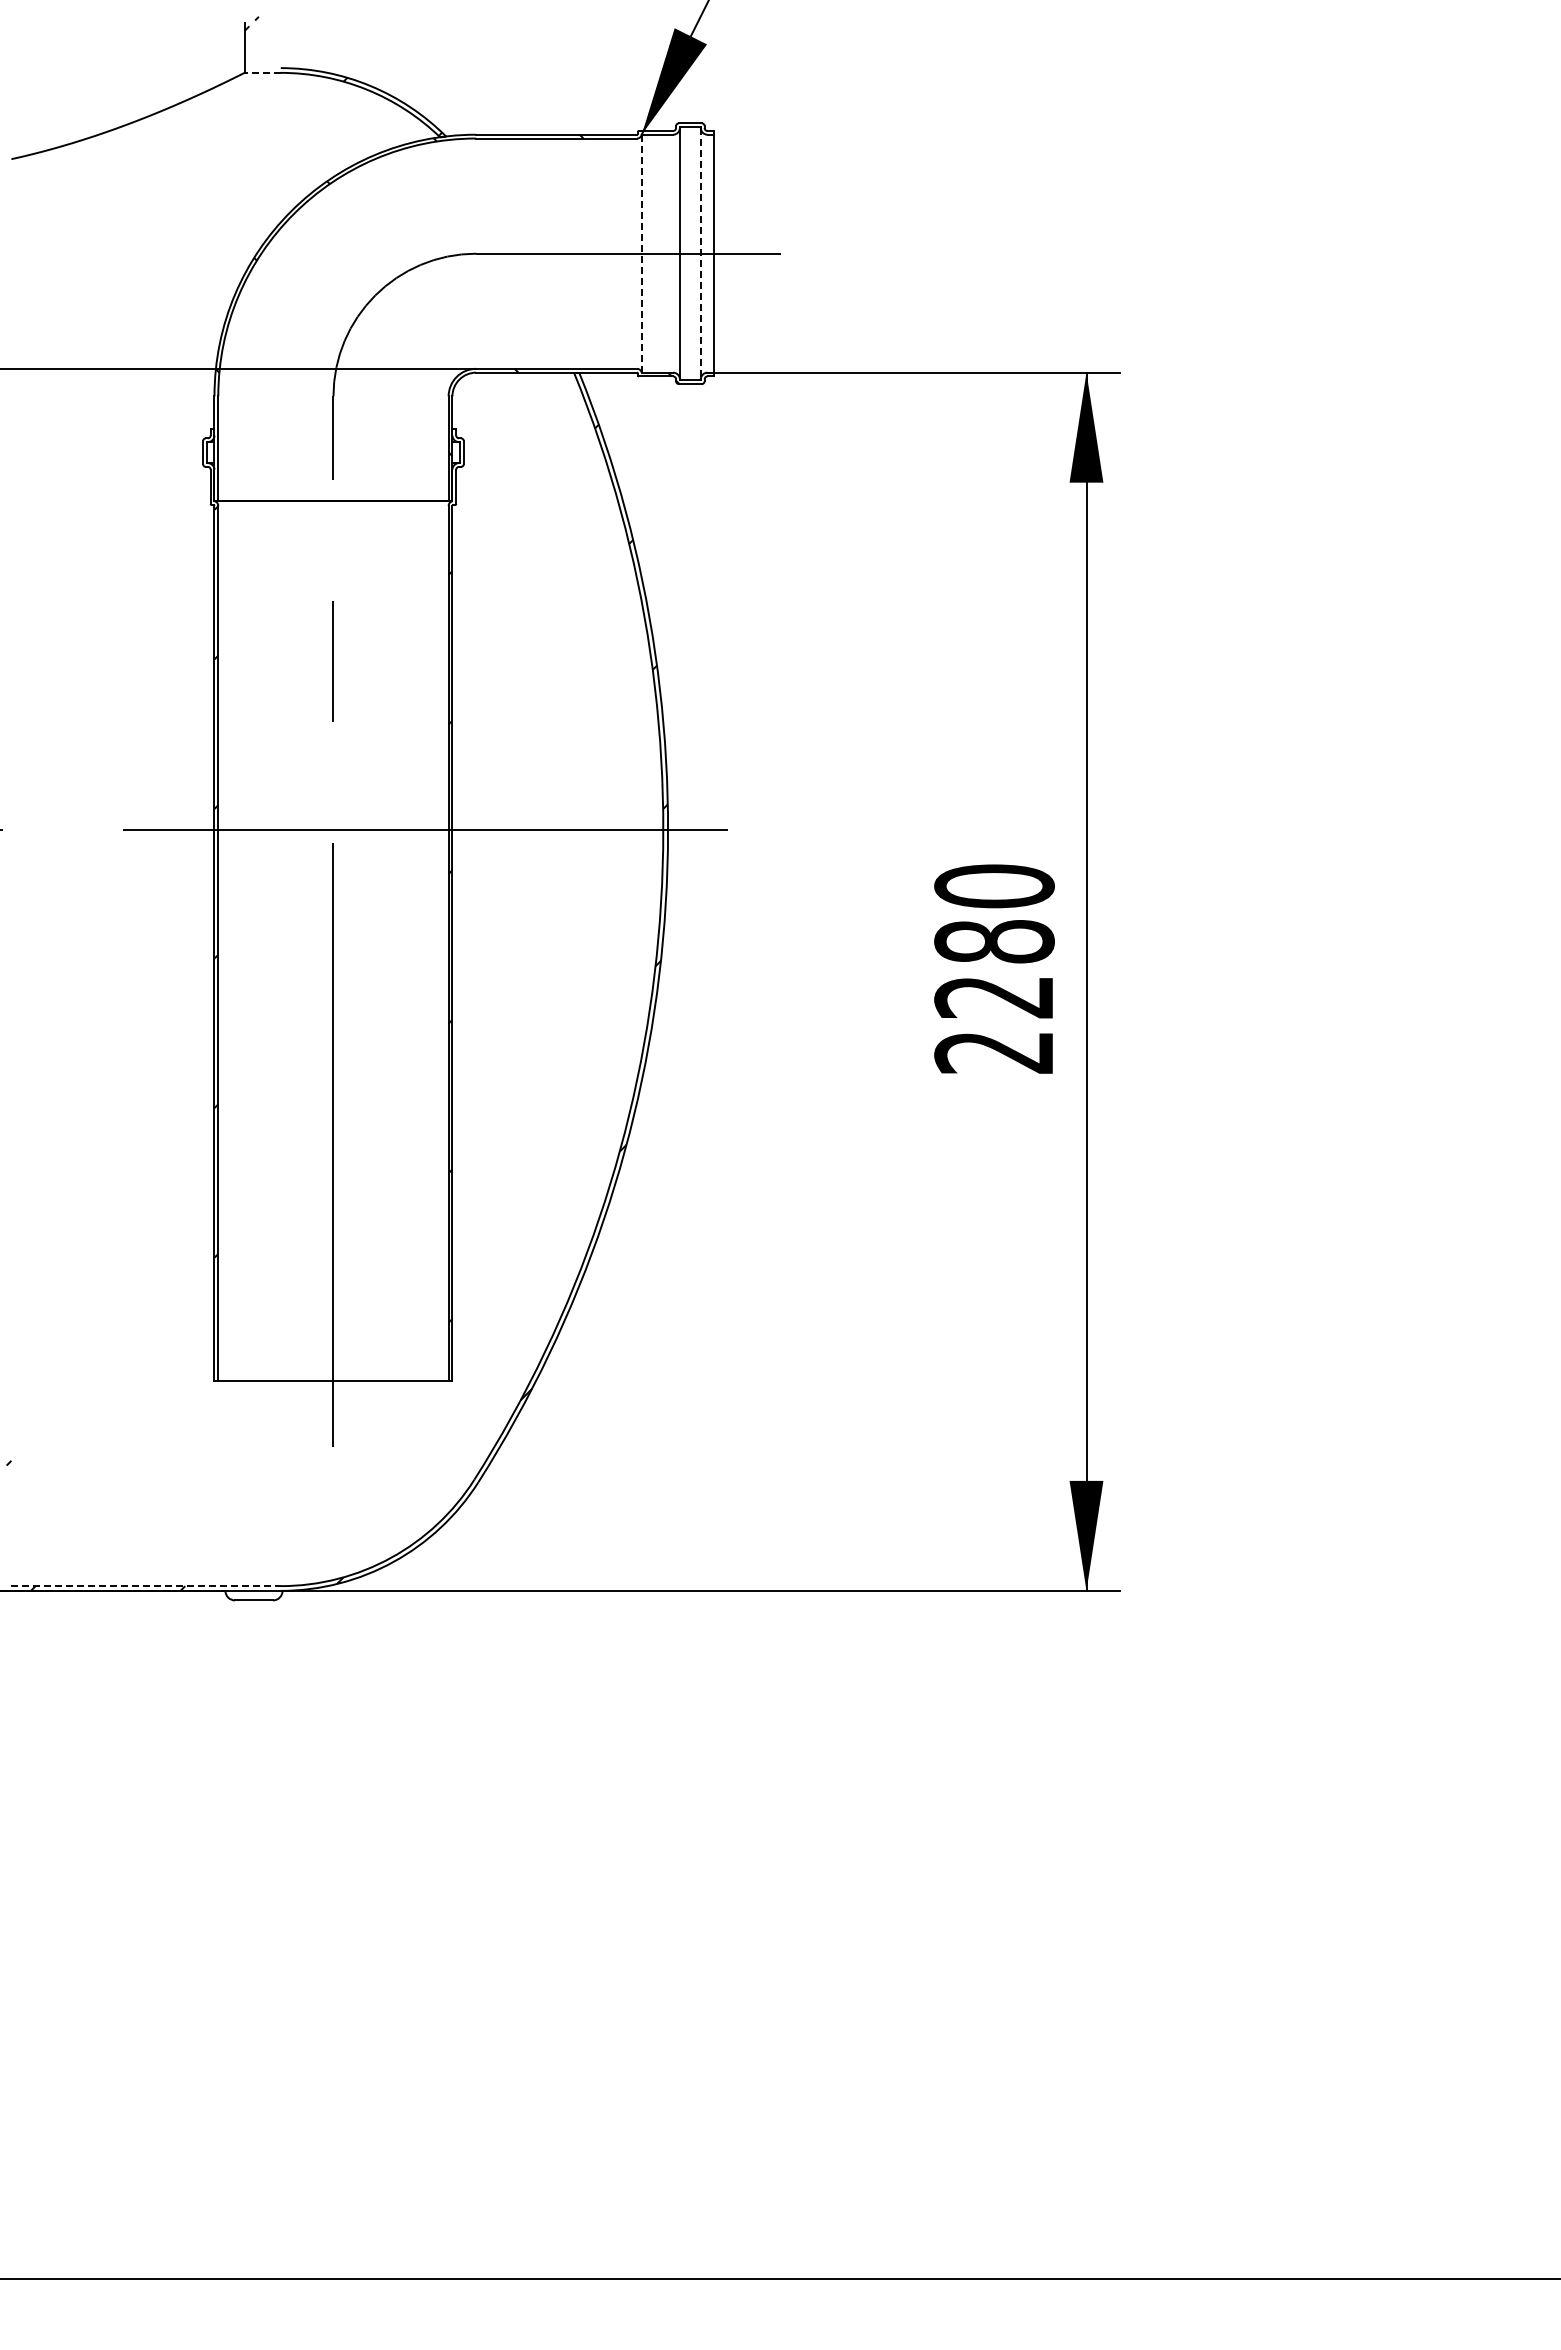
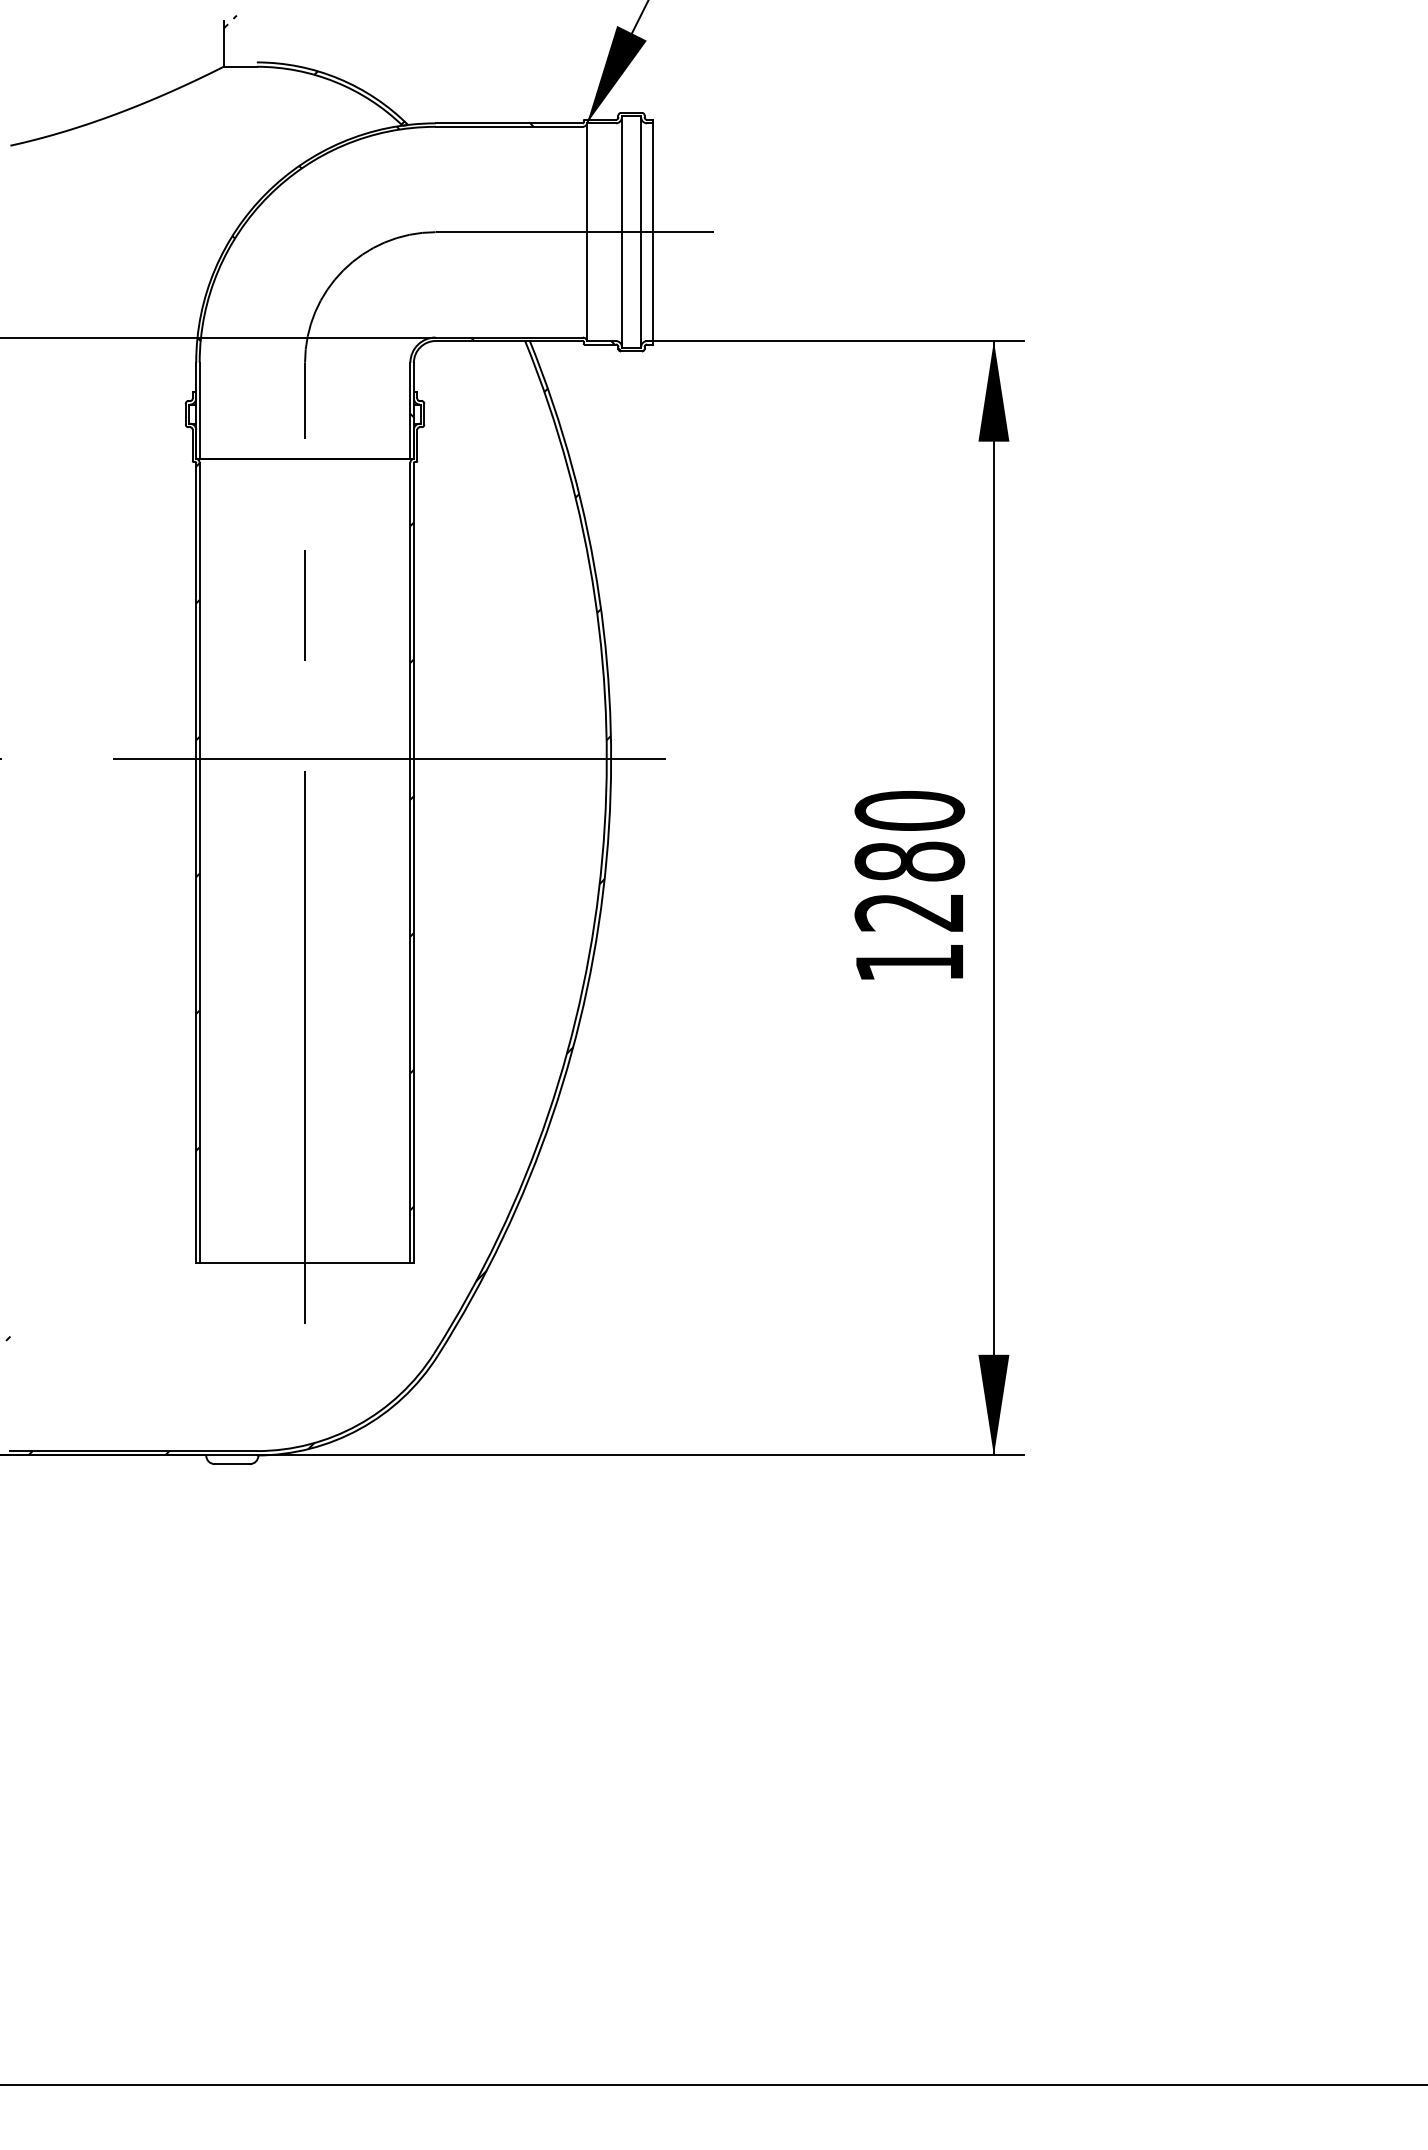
line: (262, 72) -> (240, 66), dashed -> solid
line: (641, 253) -> (586, 232), dashed -> solid
line: (700, 253) -> (640, 232), dashed -> solid
text: (993, 1052) -> (908, 962), 2280 -> 1280
line: (146, 1586) -> (134, 1451), dashed -> solid

